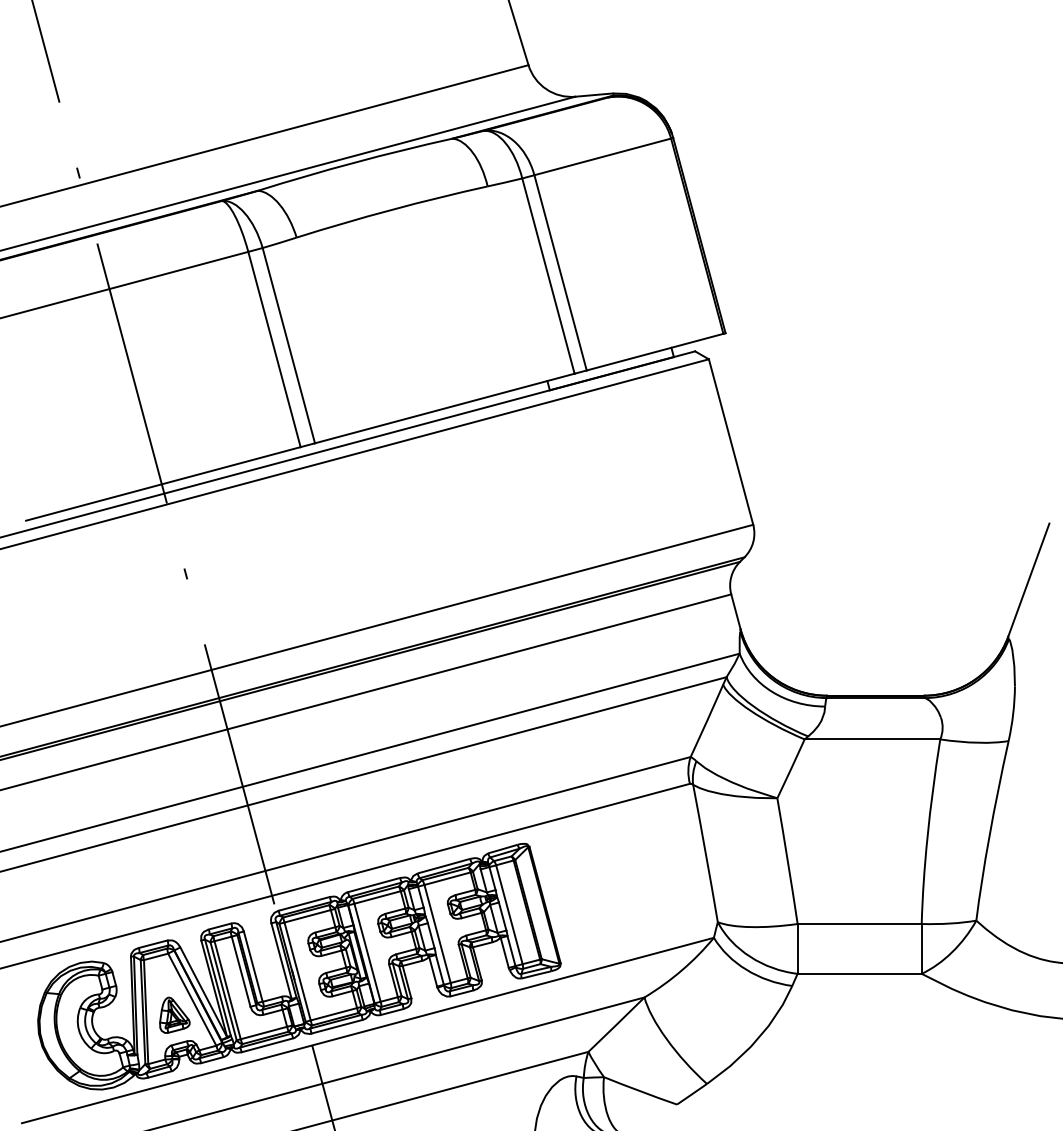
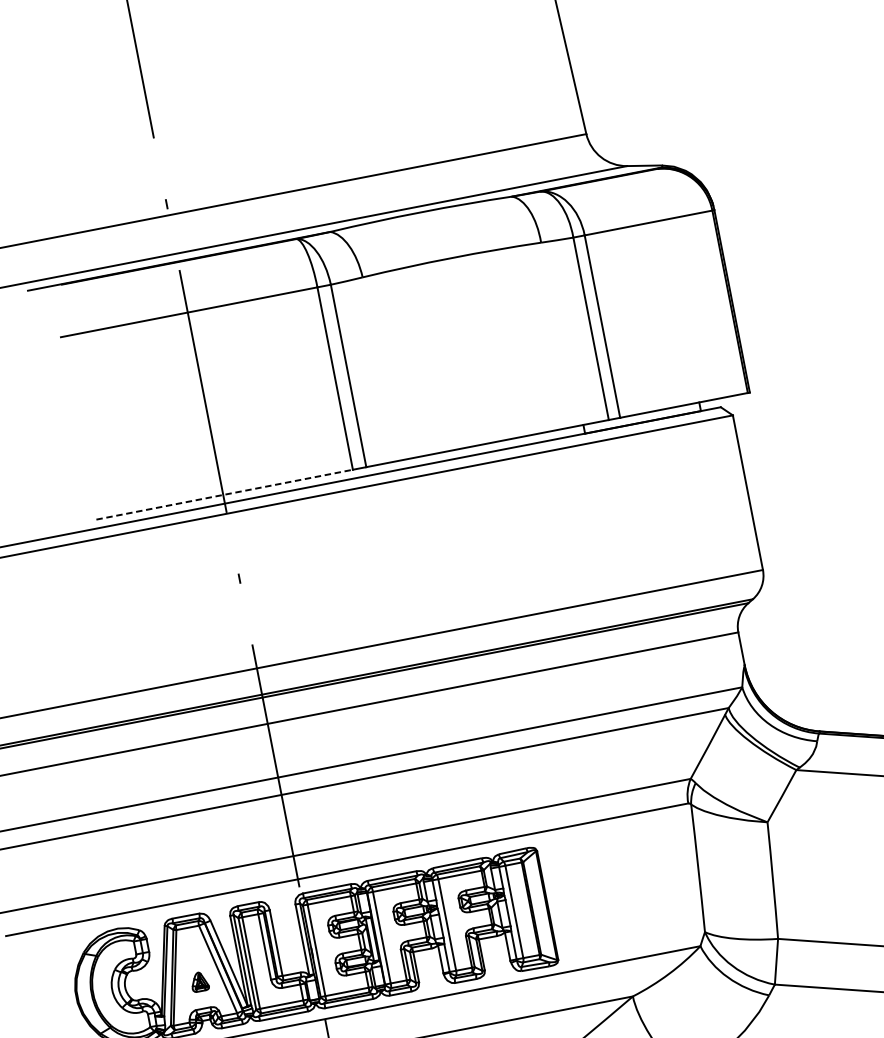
line: (163, 483) -> (224, 494), solid -> dashed
part: (174, 1014) -> (200, 981), size x0.6

